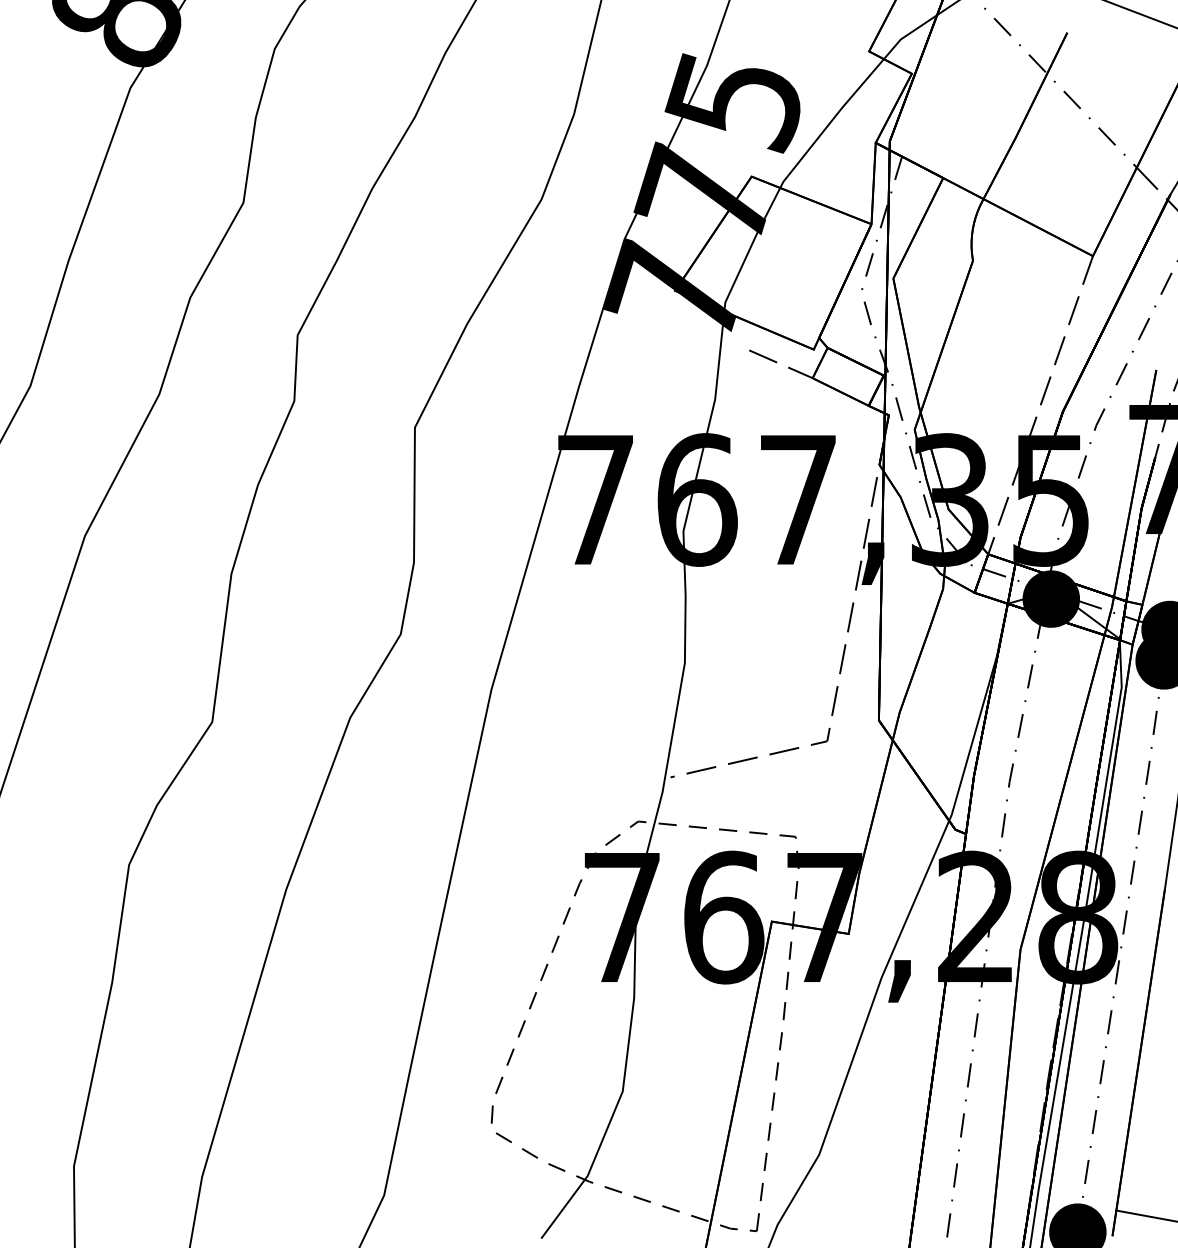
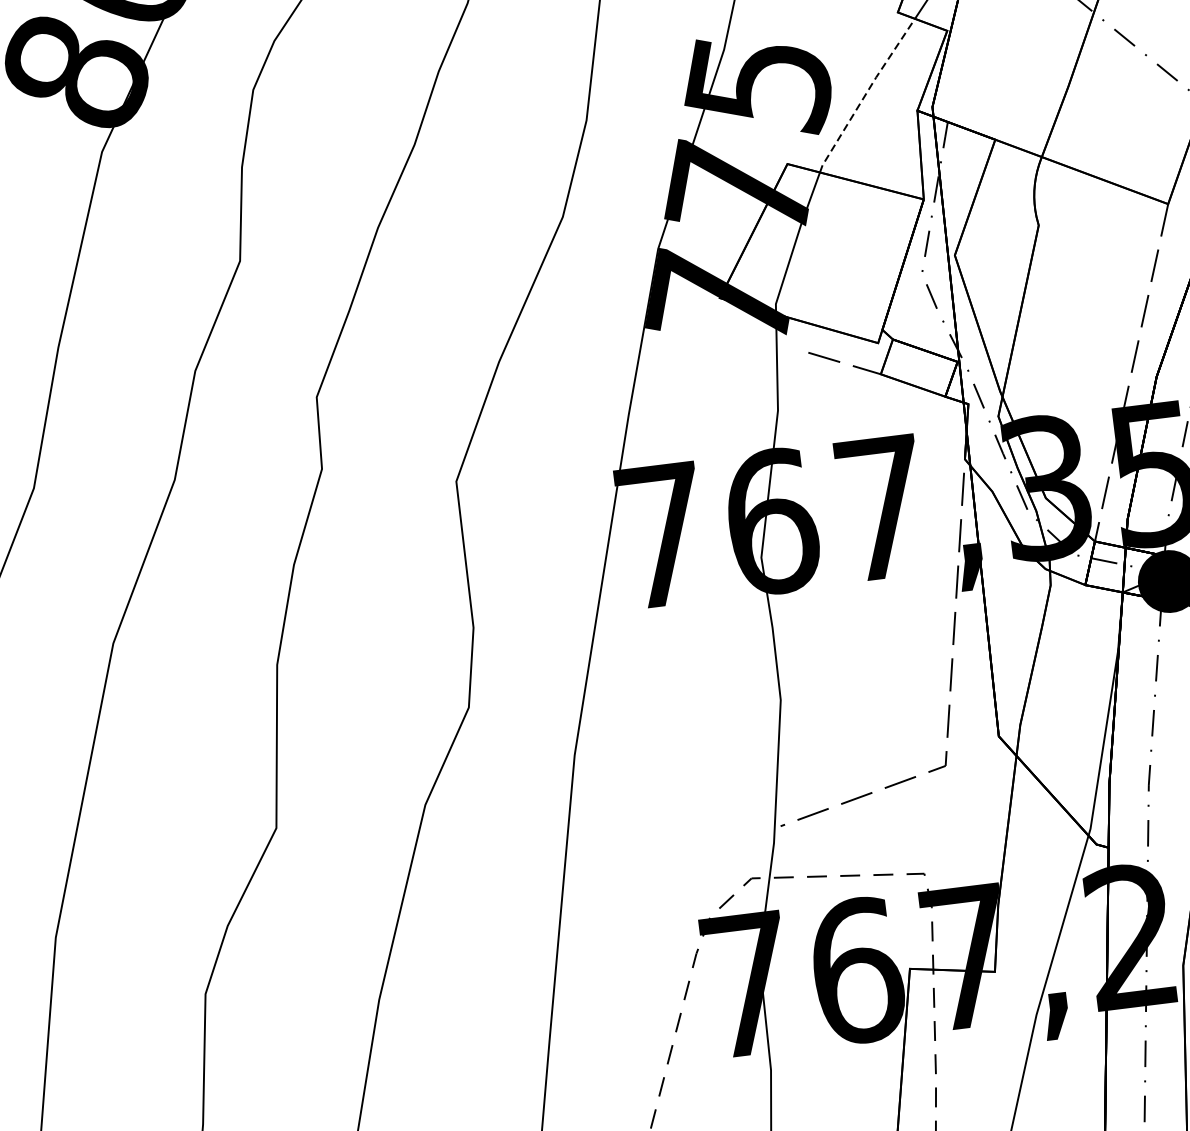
line: (830, 122) -> (865, 94), solid -> dashed

